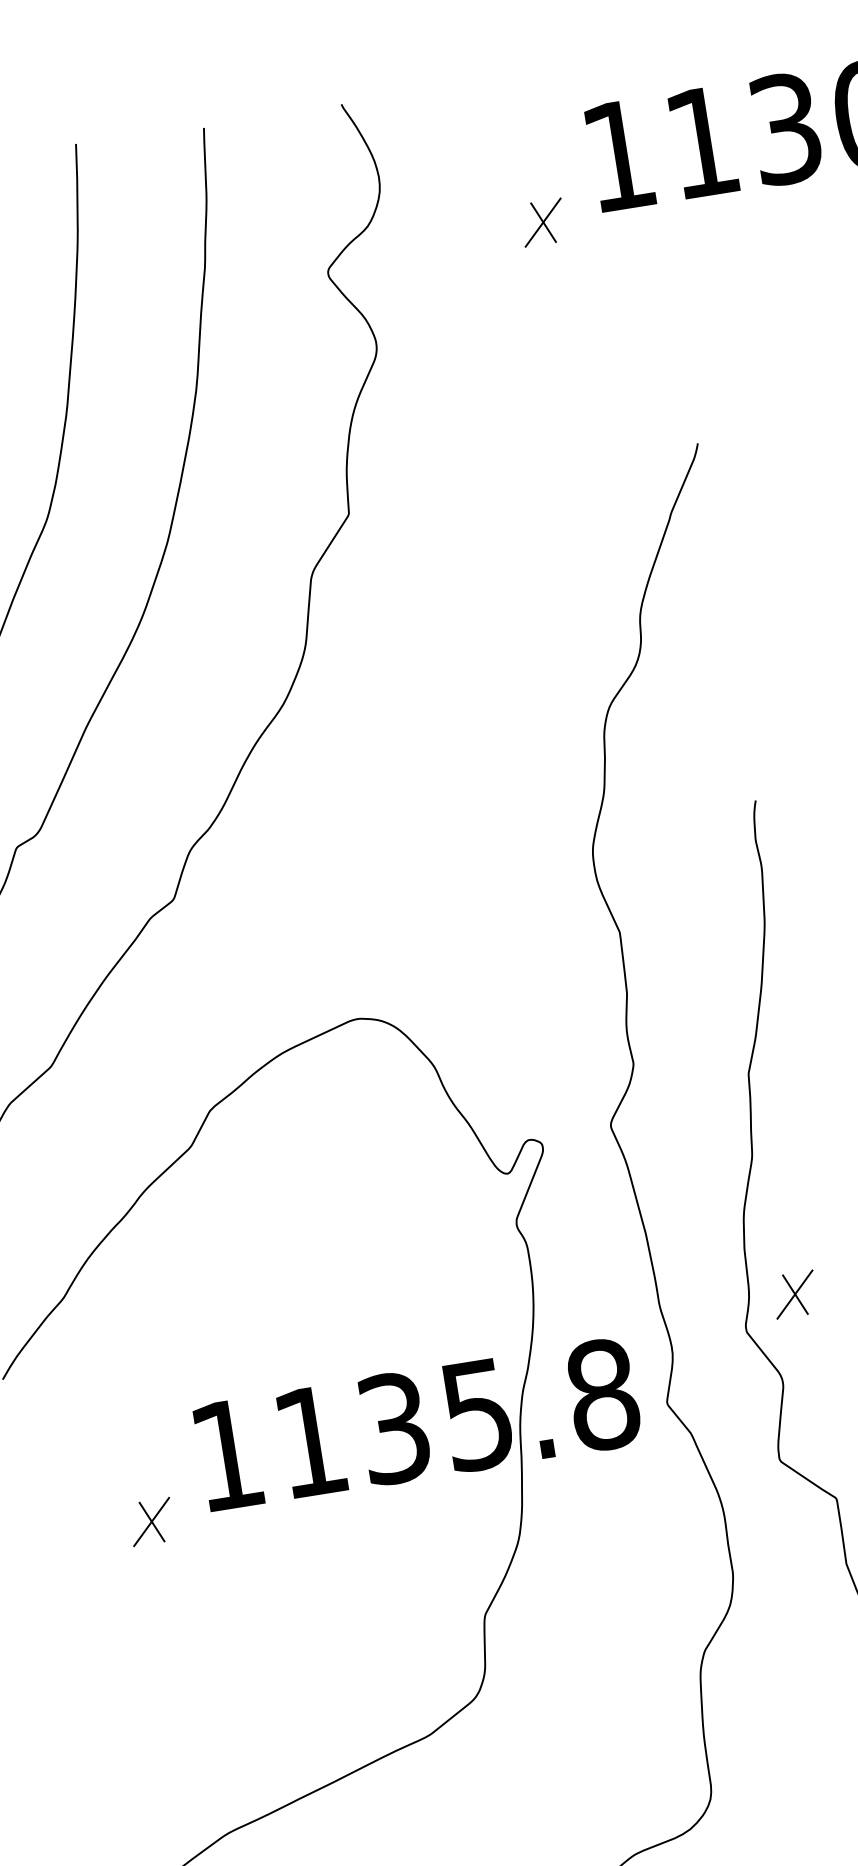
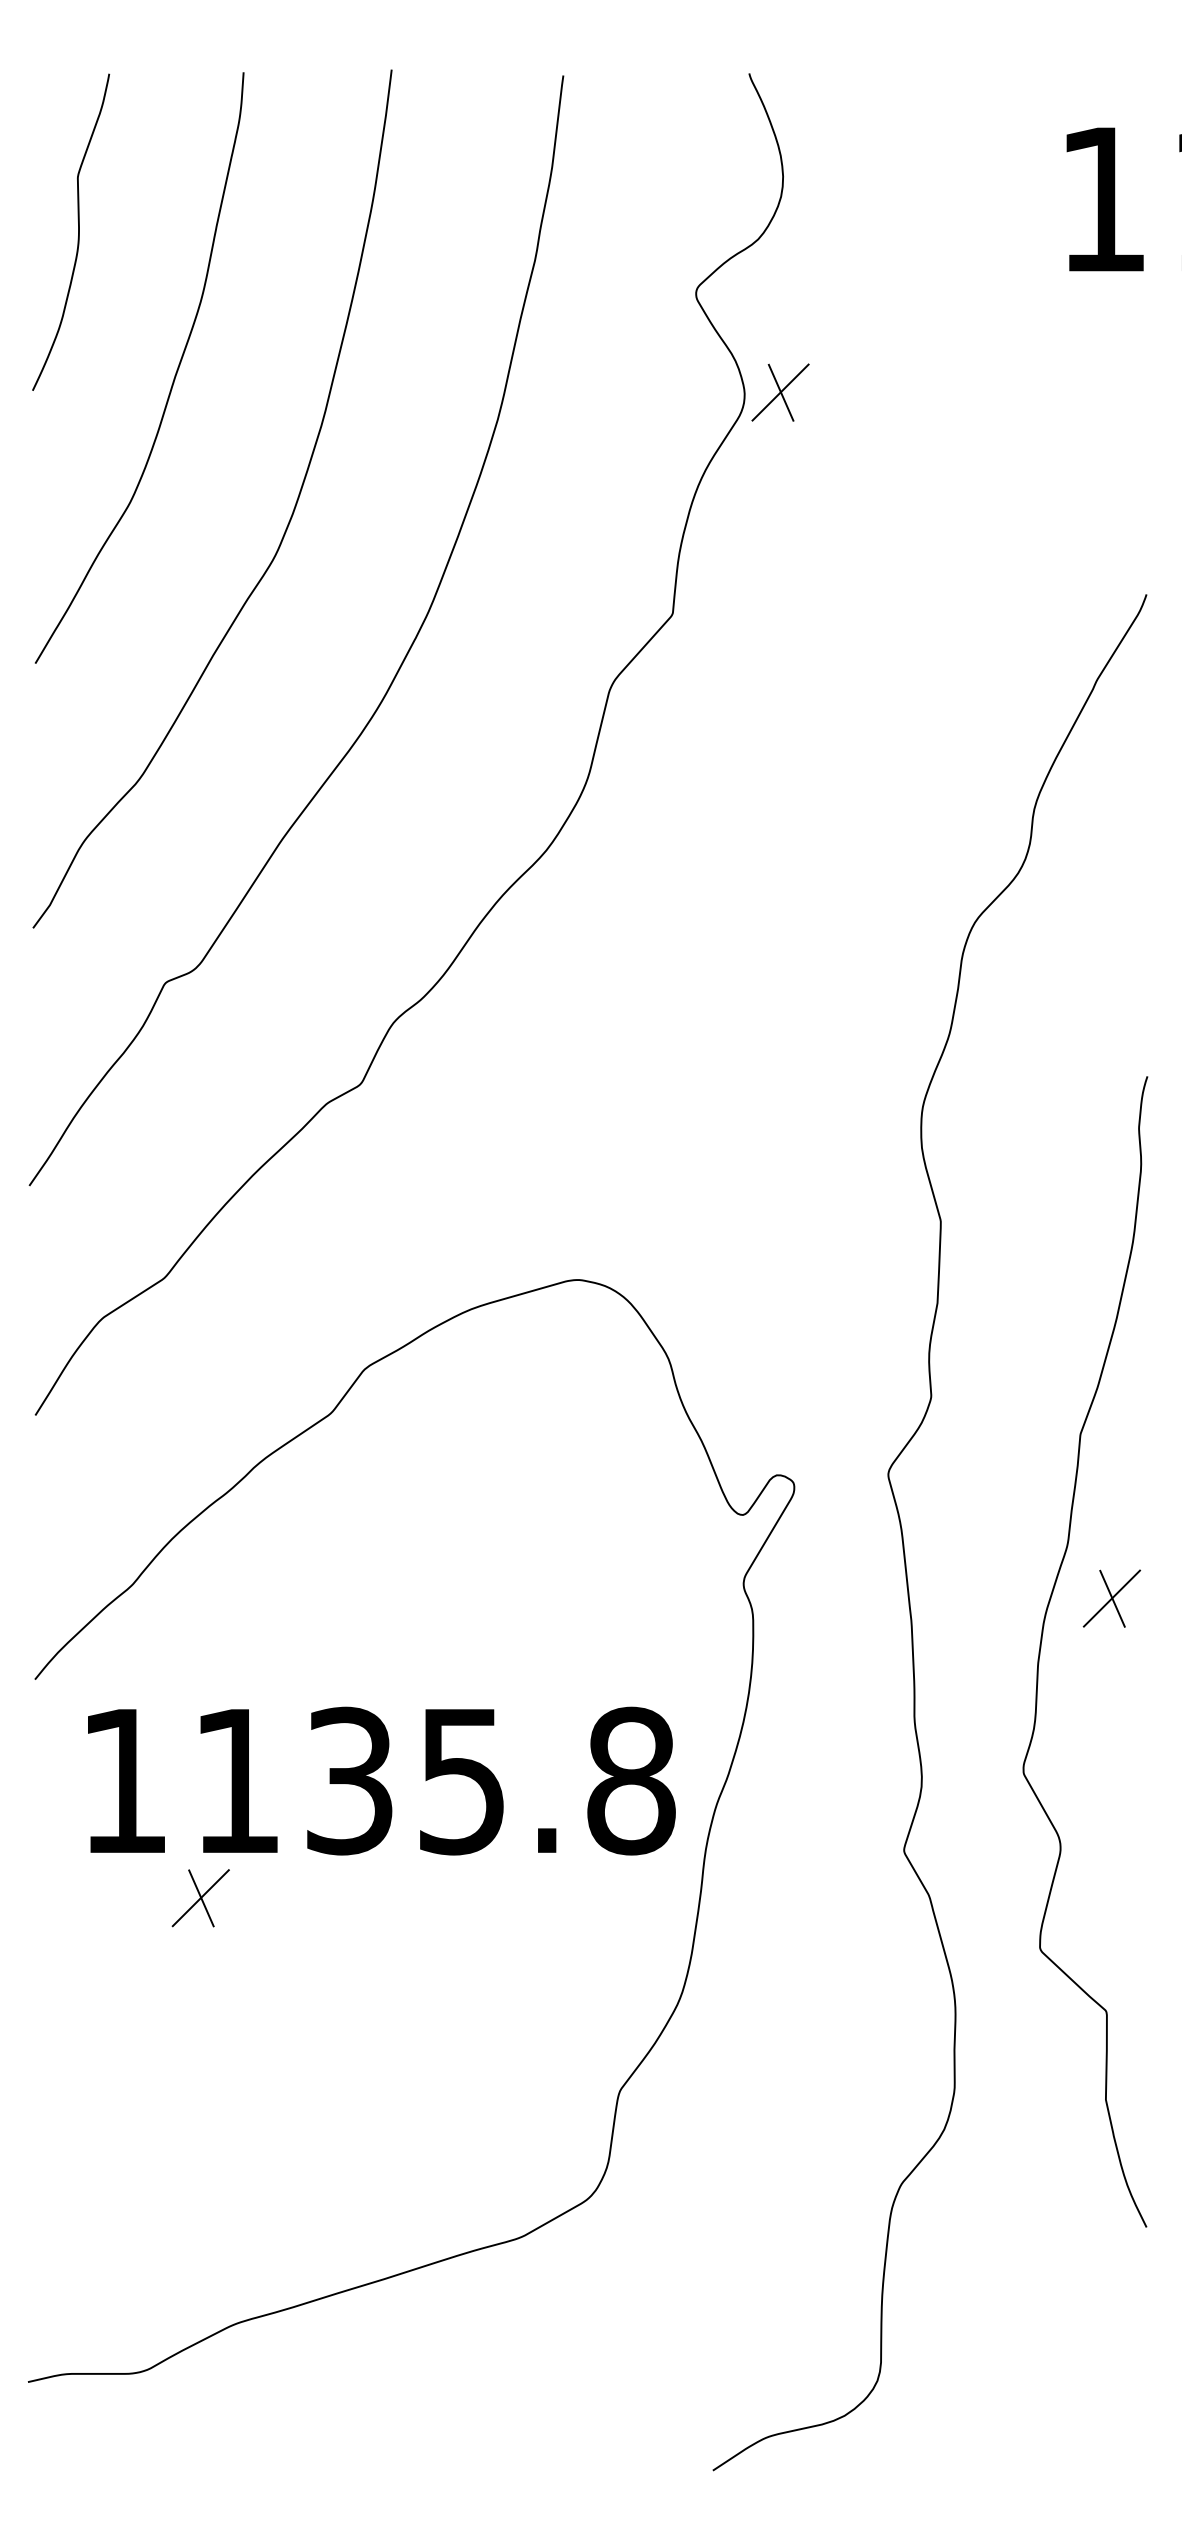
part: (543, 222) -> (780, 392), moved
part: (794, 1294) -> (1111, 1598), moved
text: (417, 1424) -> (381, 1780), moved

